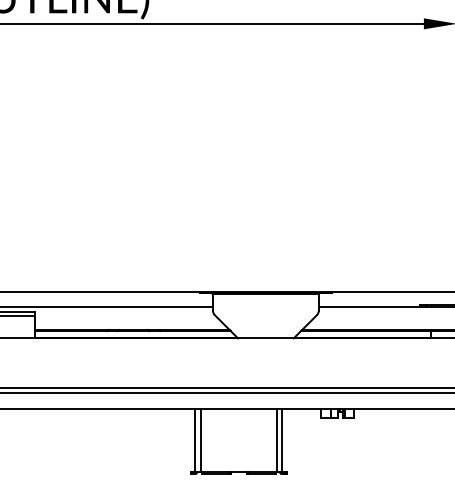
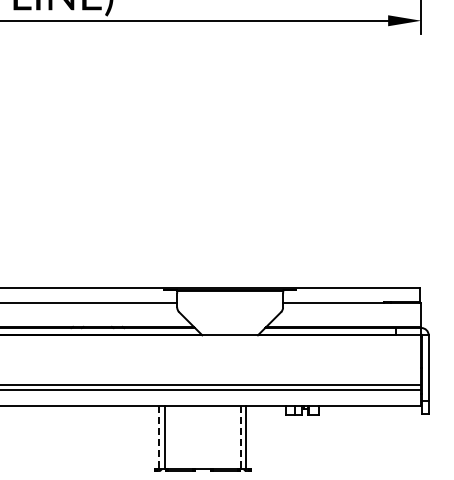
line: (195, 441) -> (159, 438), solid -> dashed
line: (276, 441) -> (240, 438), solid -> dashed

